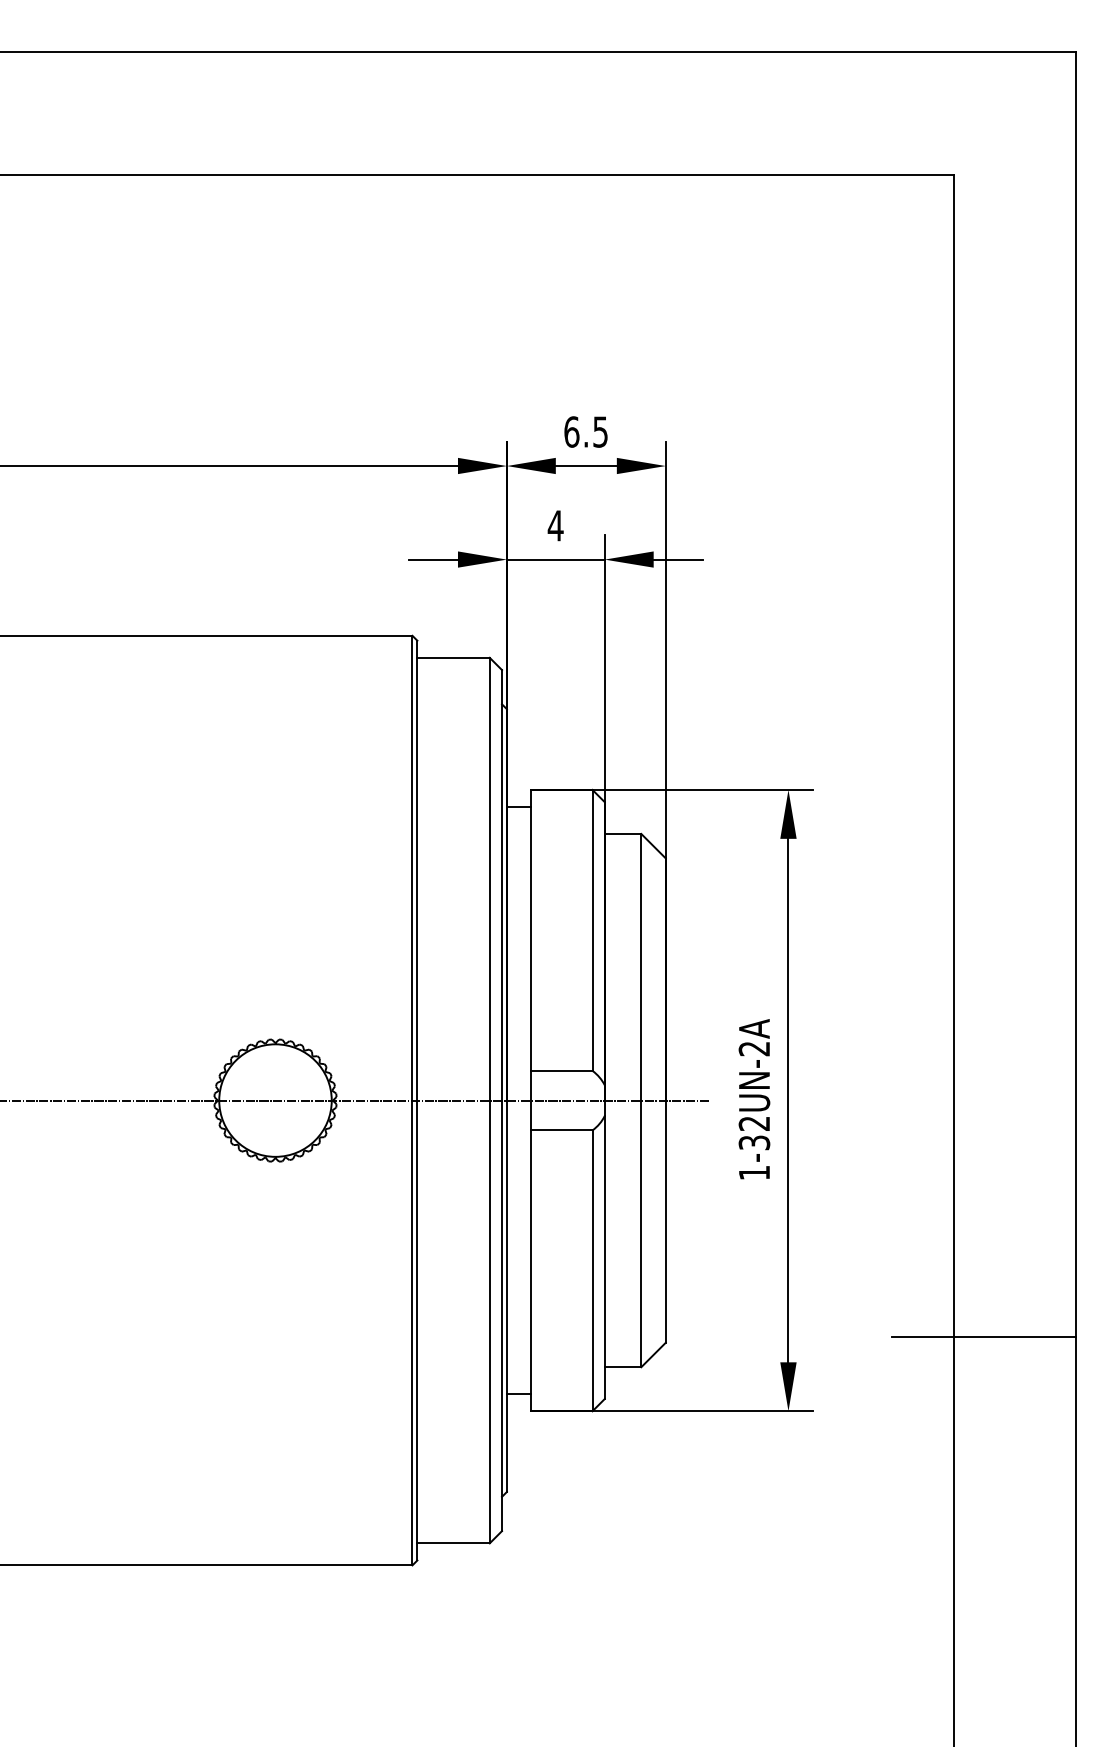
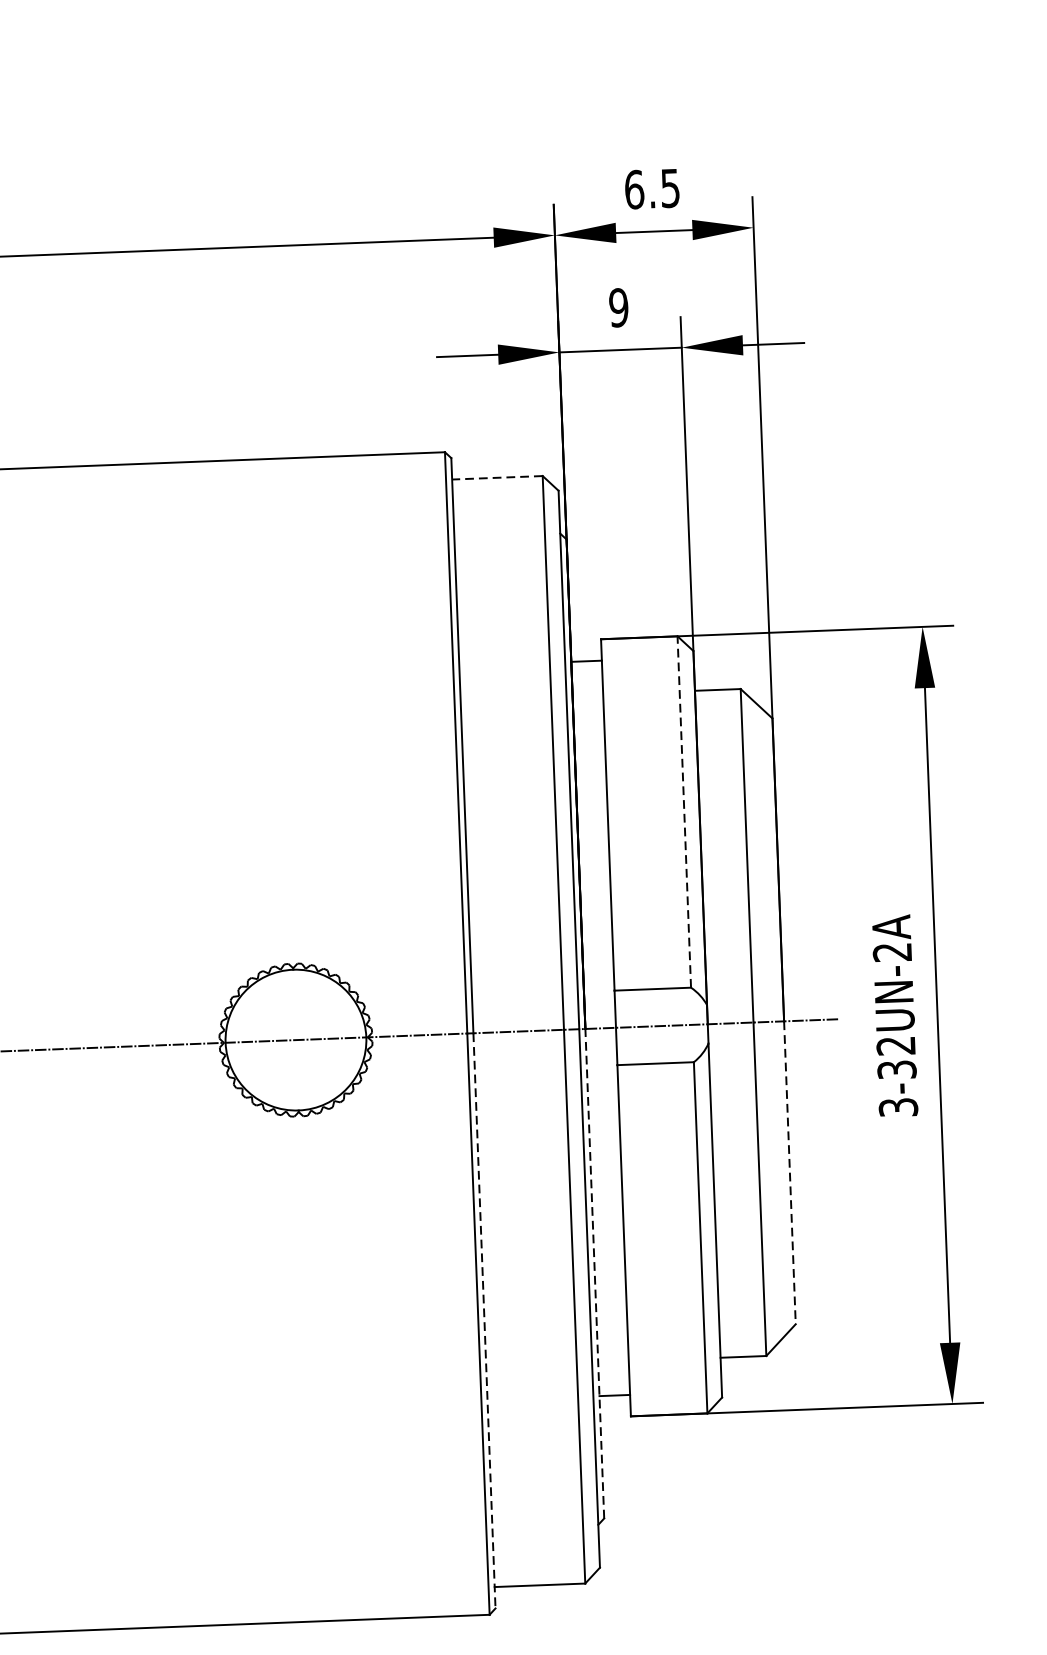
text: (555, 525) -> (618, 307), 4 -> 9
line: (453, 657) -> (497, 477), solid -> dashed
line: (592, 929) -> (684, 810), solid -> dashed
text: (754, 1172) -> (898, 1107), 1-32UN-2A -> 3-32UN-2A
line: (665, 1222) -> (789, 1173), solid -> dashed
line: (506, 1296) -> (594, 1274), solid -> dashed
line: (417, 1330) -> (484, 1320), solid -> dashed

